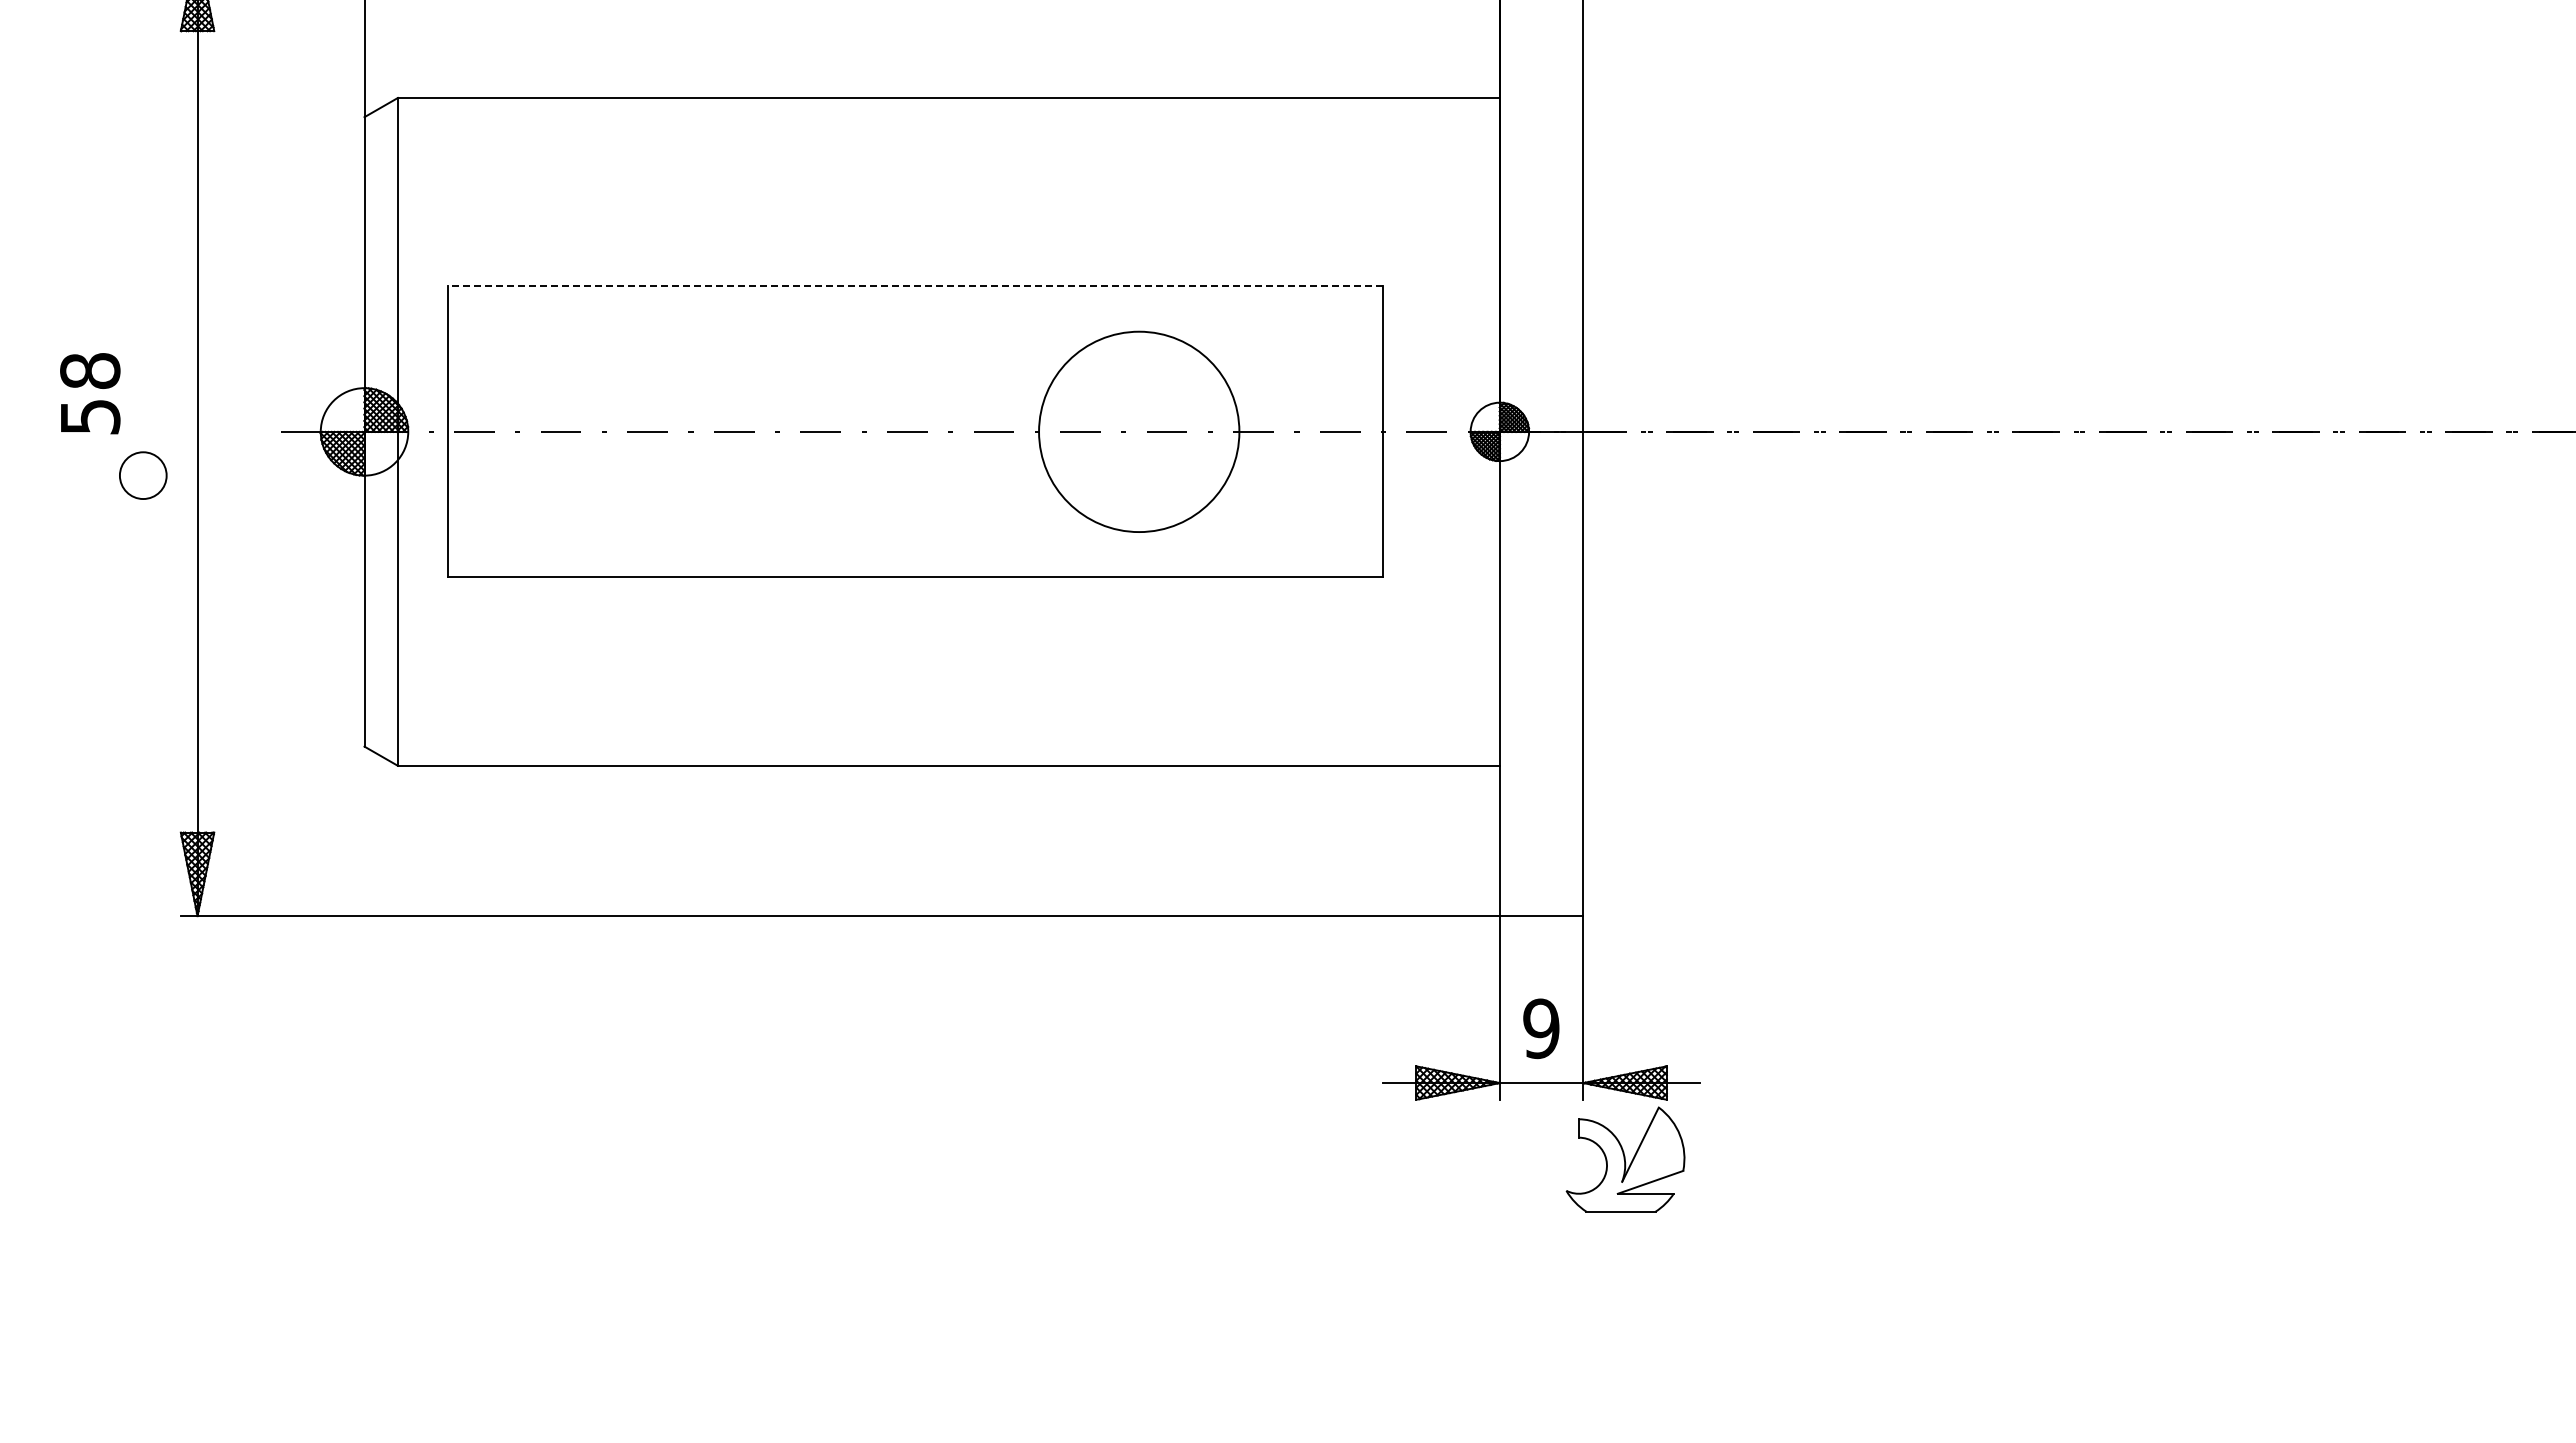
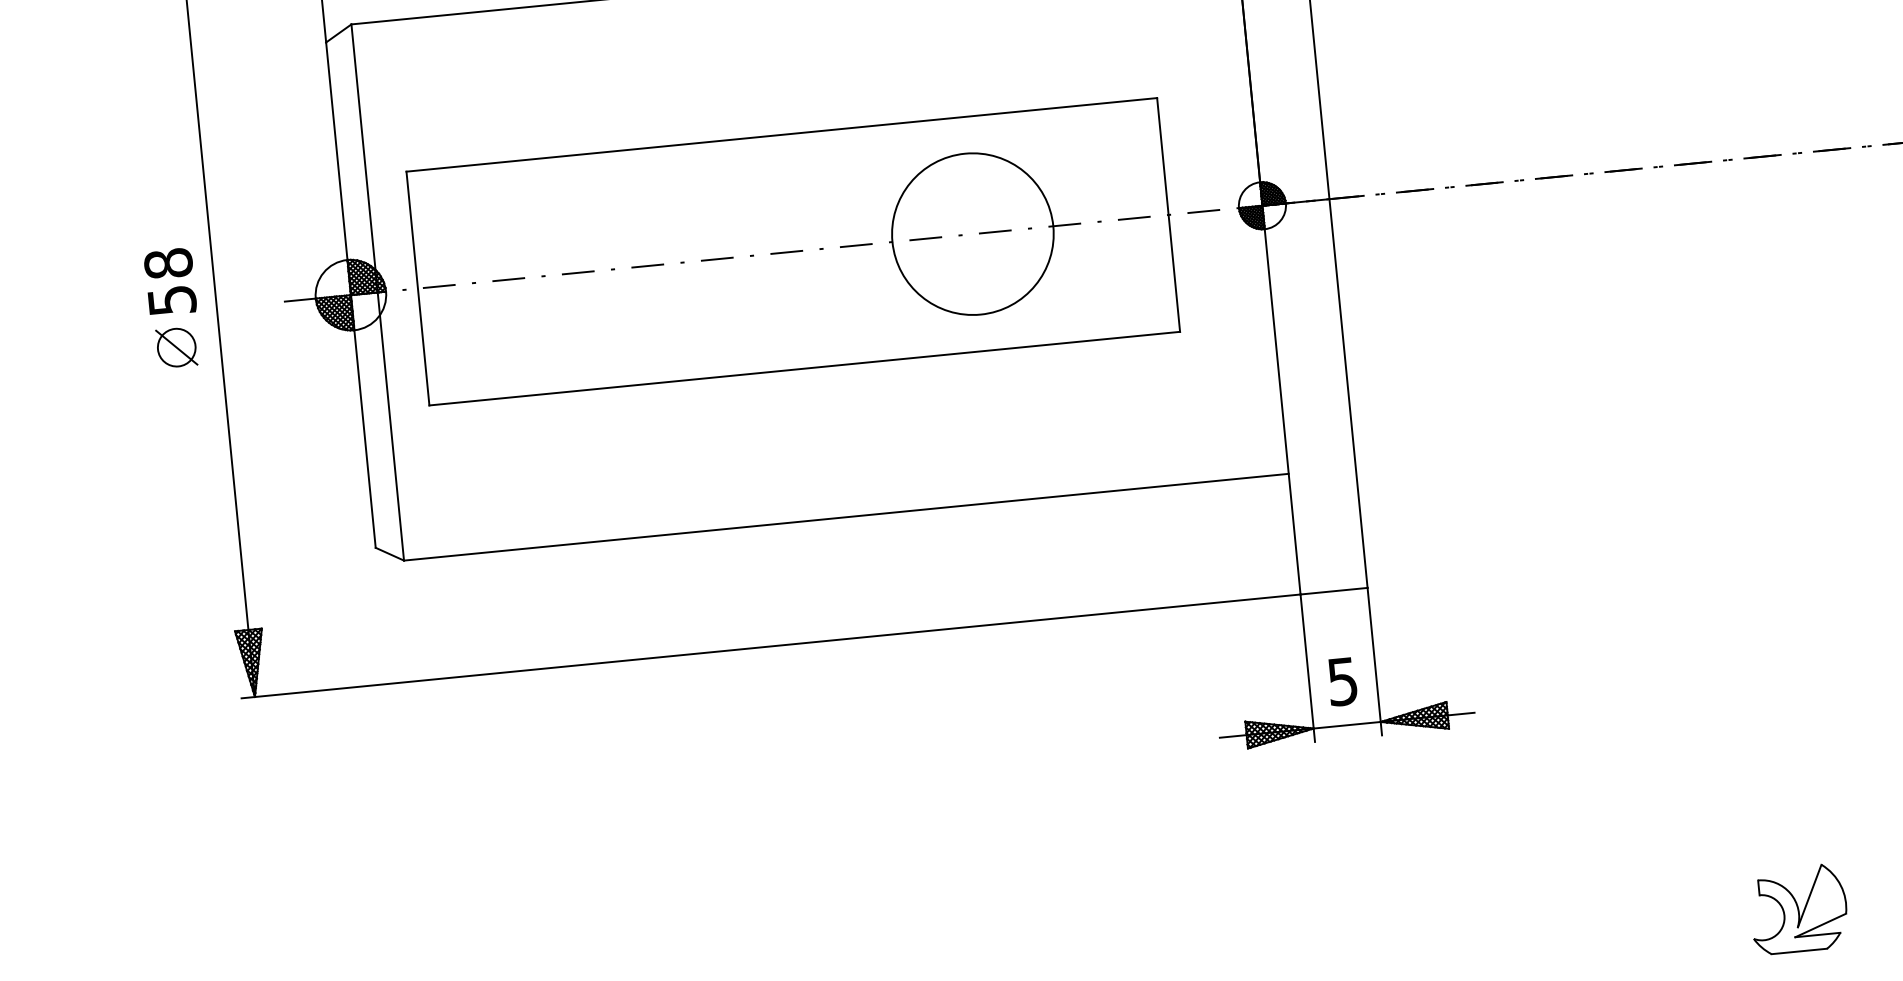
line: (914, 286) -> (781, 135), dashed -> solid
text: (90, 393) -> (170, 281), moved
line: (142, 475) -> (176, 347), added
text: (1541, 1028) -> (1342, 681), 9 -> 5
part: (1625, 1159) -> (1798, 909), moved

